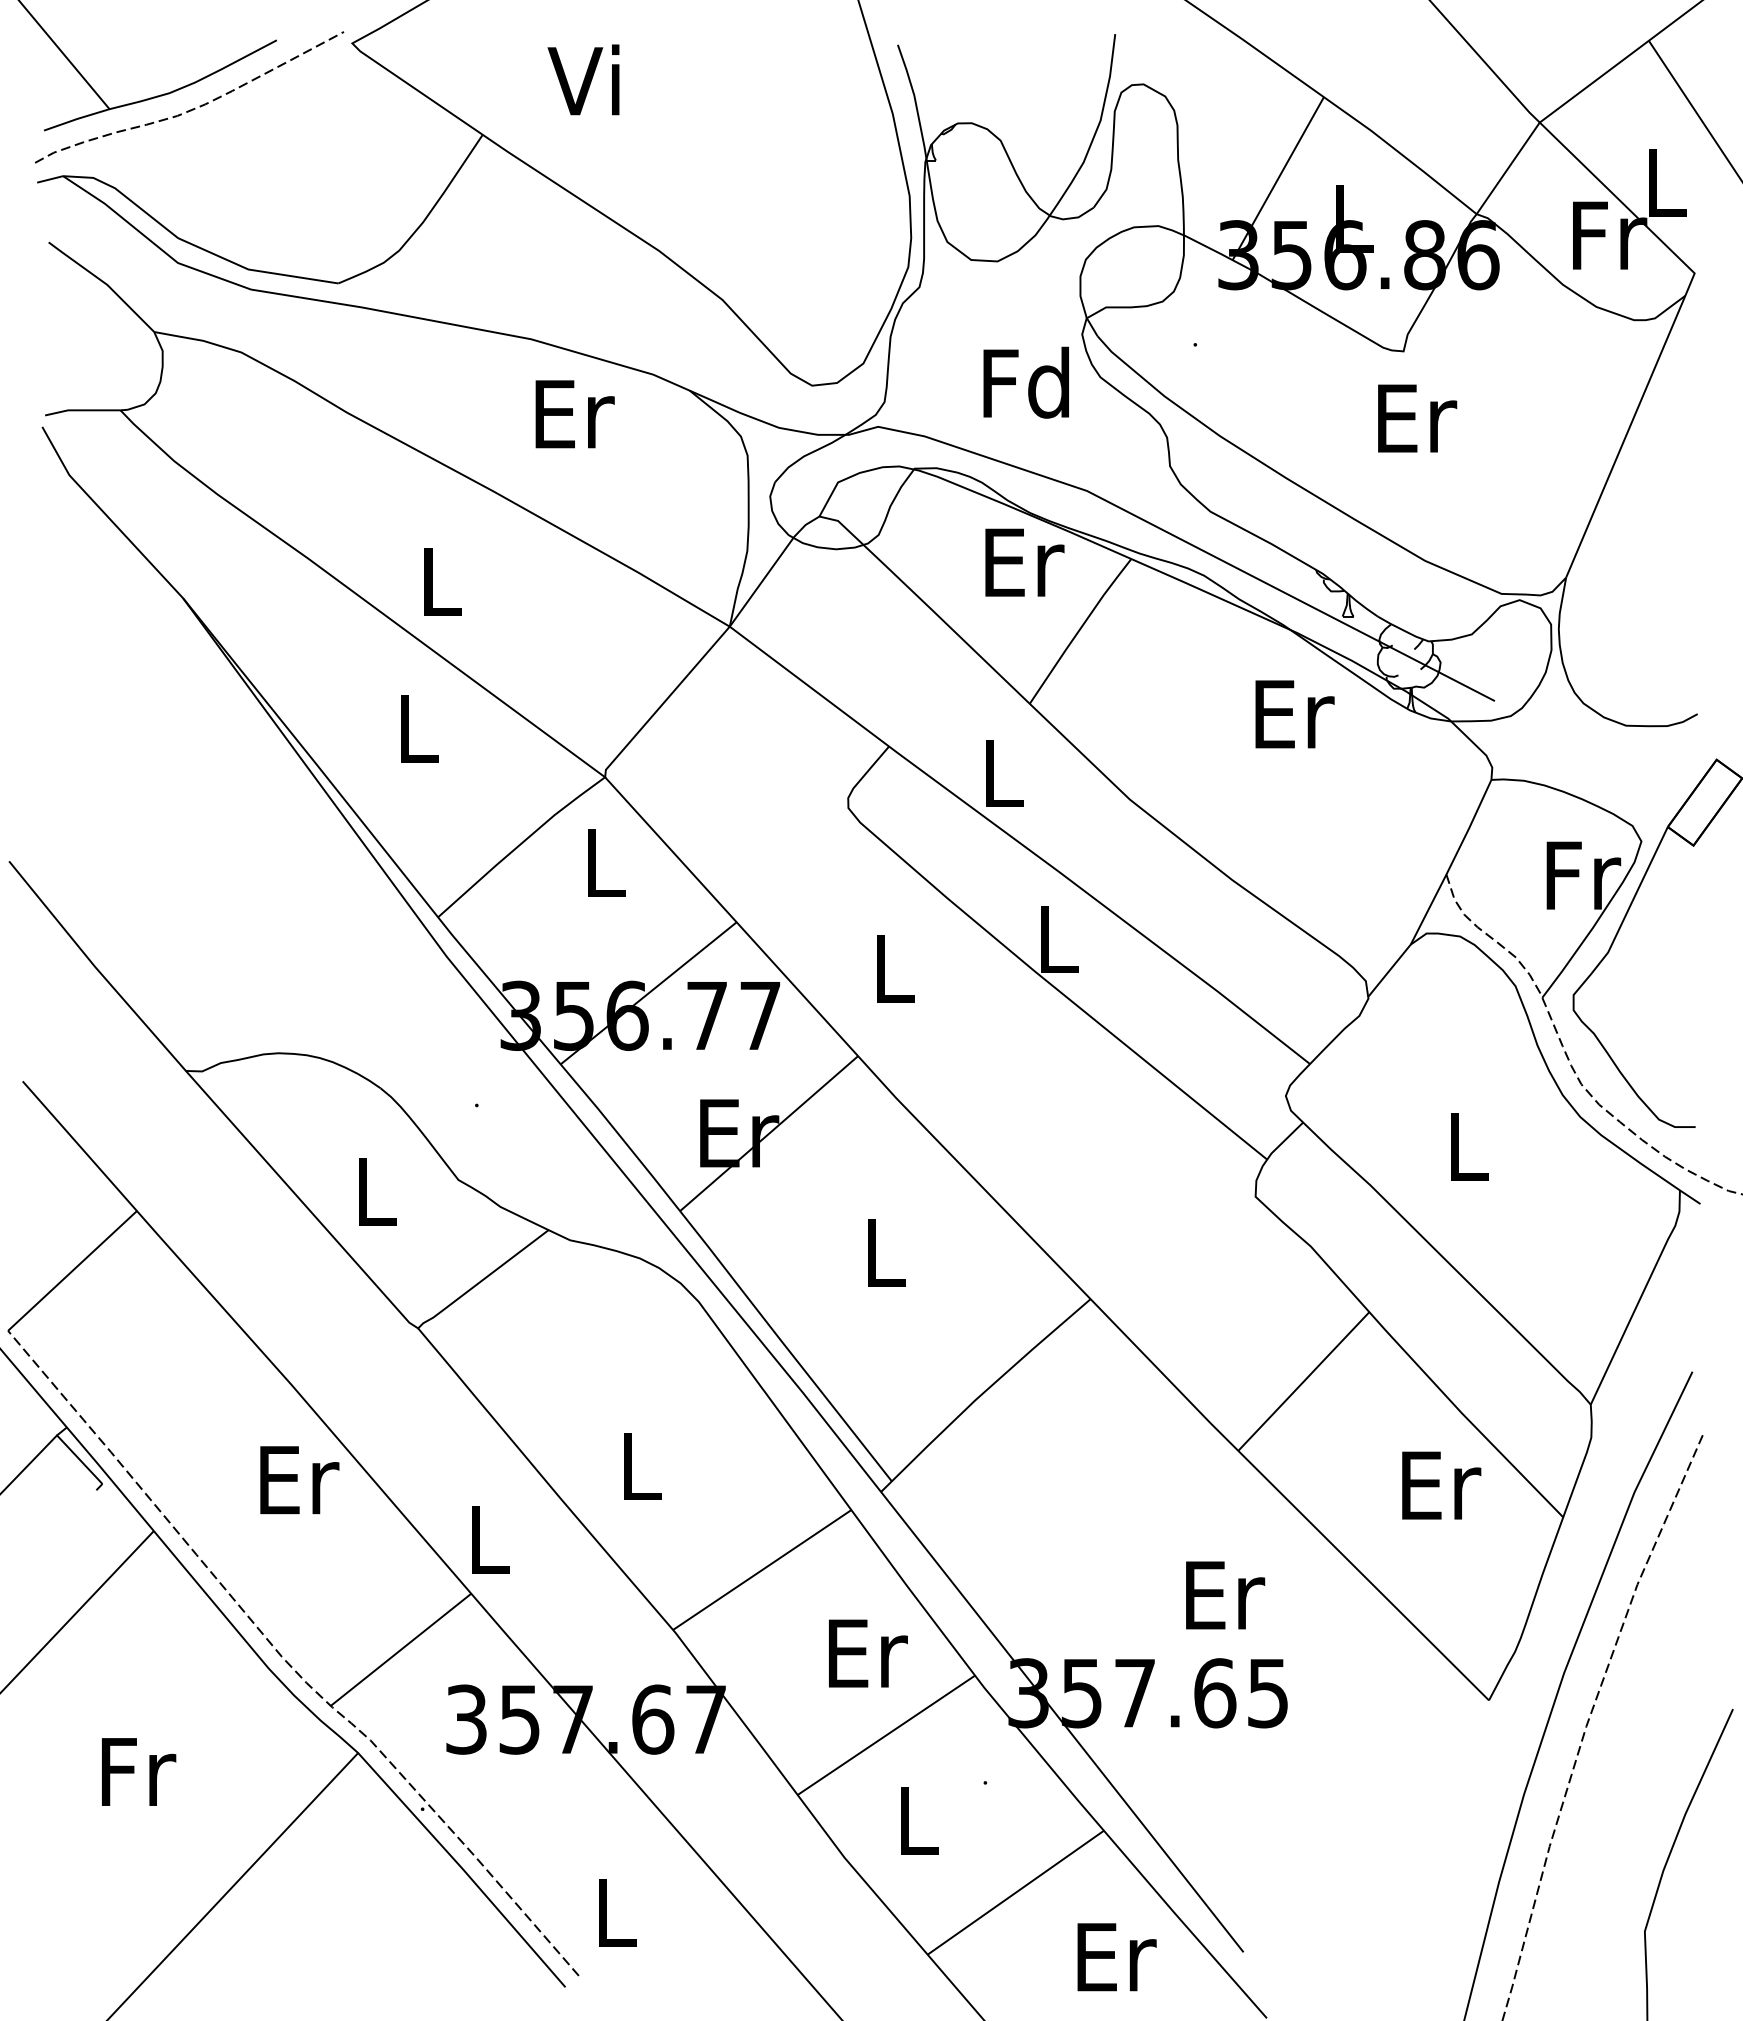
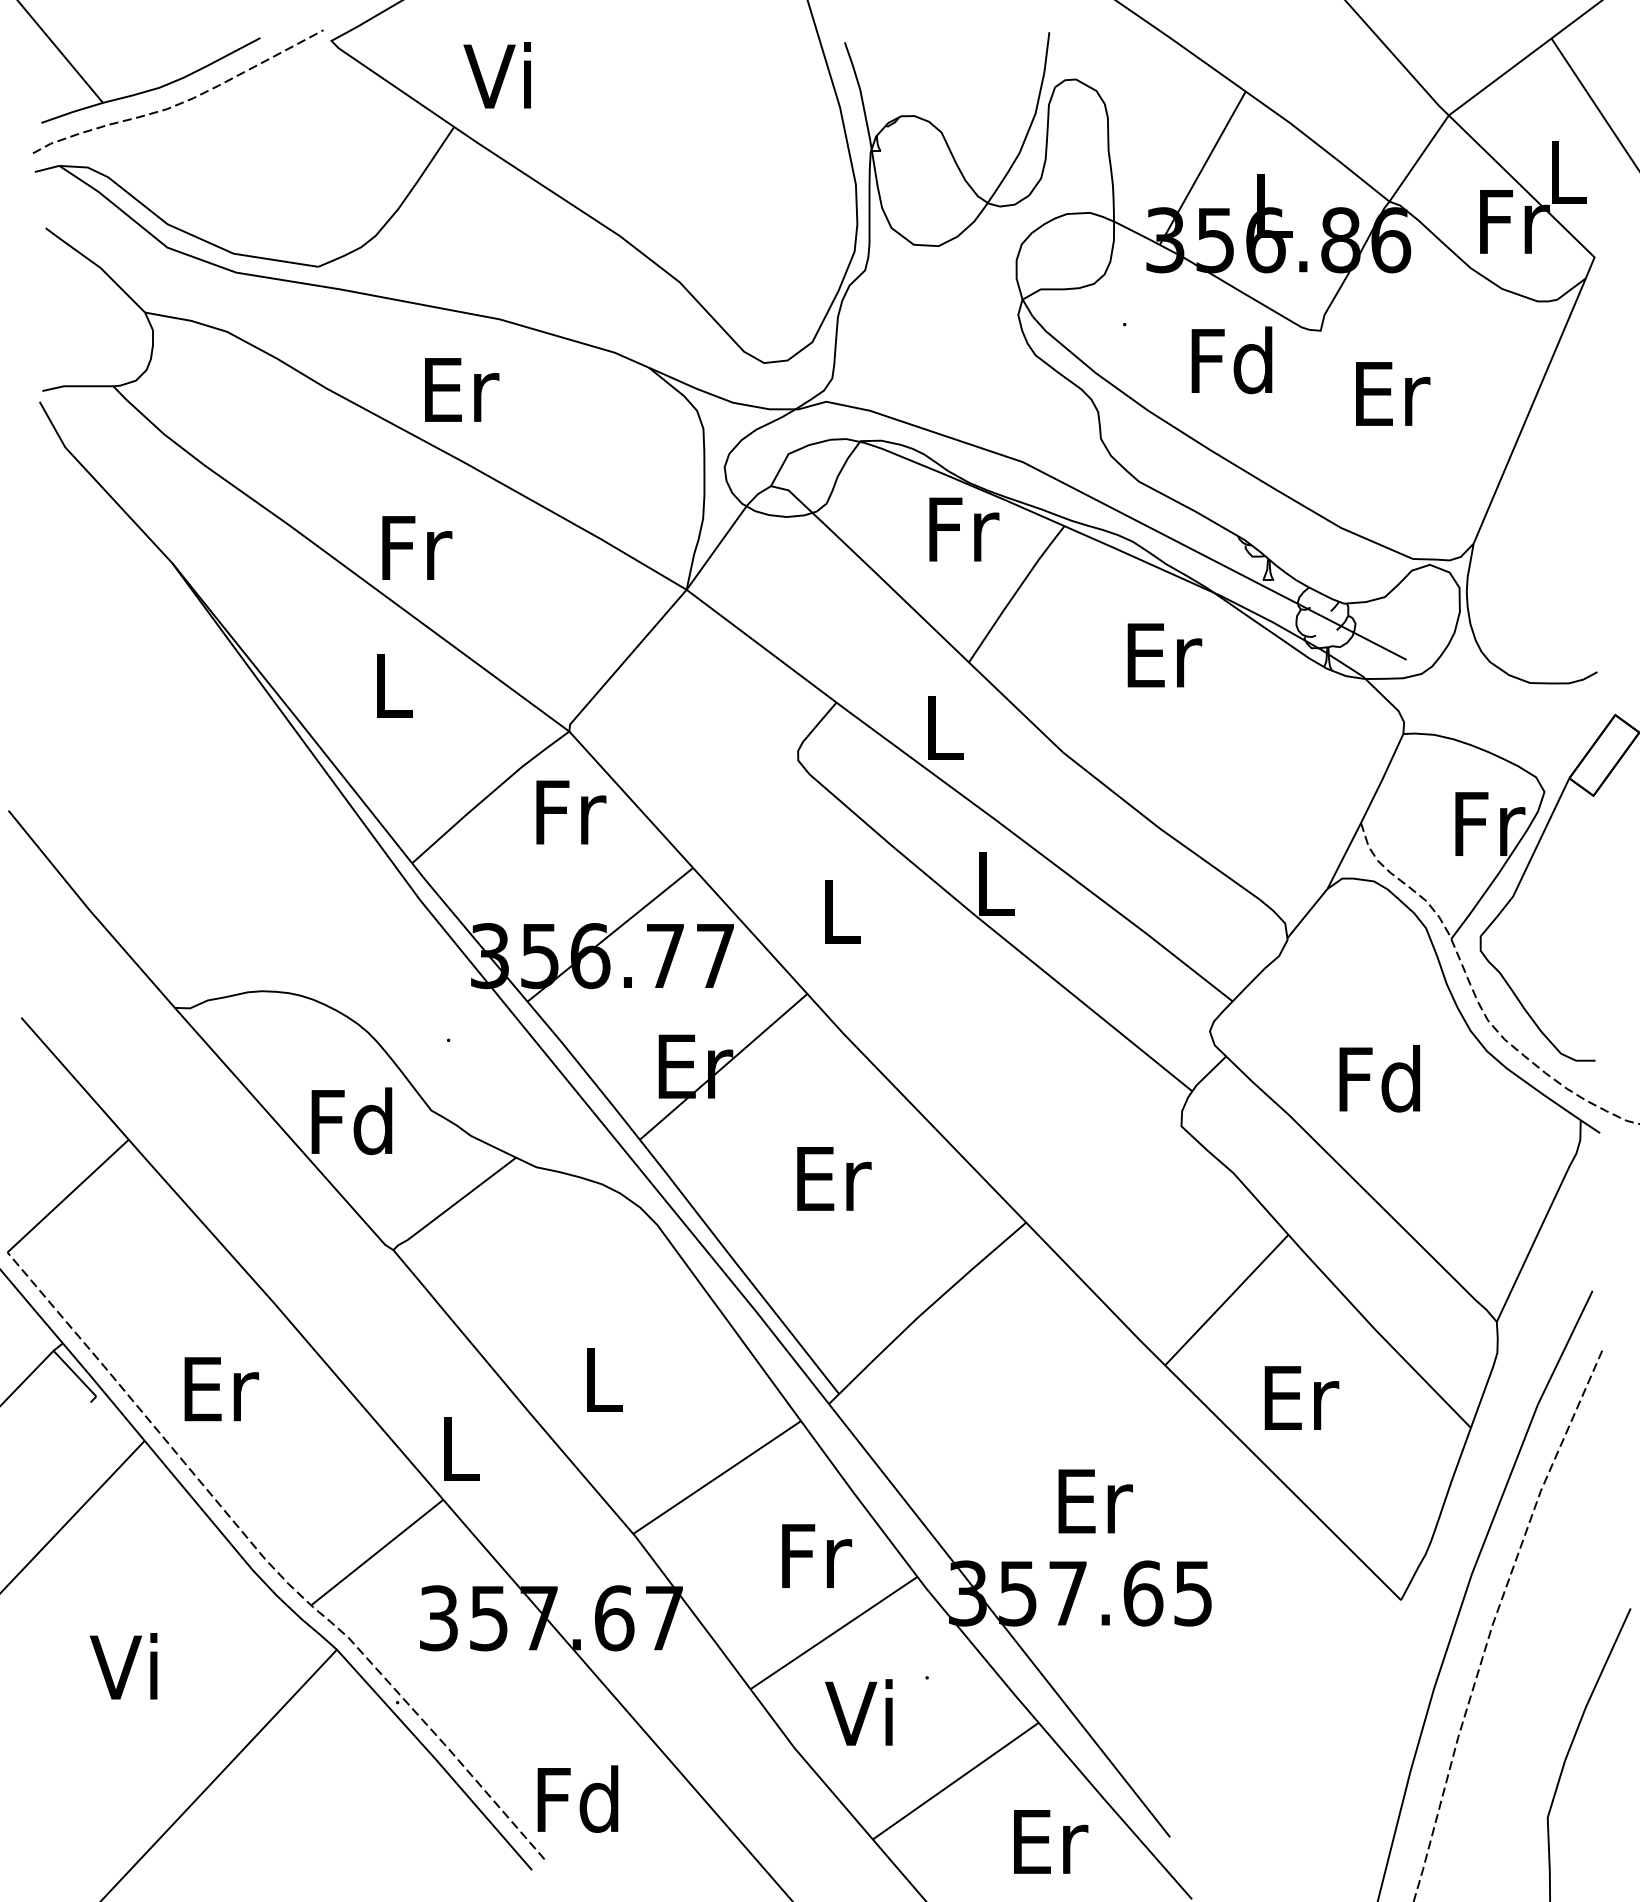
text: (583, 79) -> (497, 74), moved
text: (1025, 382) -> (1231, 360), moved
text: (574, 414) -> (461, 390), moved
text: (1417, 418) -> (1393, 393), moved
text: (1024, 562) -> (963, 529), Er -> Fr
text: (443, 582) -> (417, 548), L -> Fr
text: (1294, 714) -> (1164, 655), moved
text: (607, 863) -> (571, 812), L -> Fr
text: (1466, 1146) -> (1379, 1078), L -> Fd
text: (373, 1191) -> (351, 1121), L -> Fd
text: (886, 1252) -> (834, 1178), L -> Er
text: (299, 1480) -> (221, 1389), moved
text: (1441, 1485) -> (1301, 1397), moved
text: (1225, 1595) -> (1095, 1501), moved
text: (868, 1653) -> (817, 1556), Er -> Fr
text: (135, 1770) -> (127, 1666), Fr -> Vi
text: (912, 1819) -> (858, 1712), L -> Vi
text: (613, 1911) -> (577, 1798), L -> Fd

